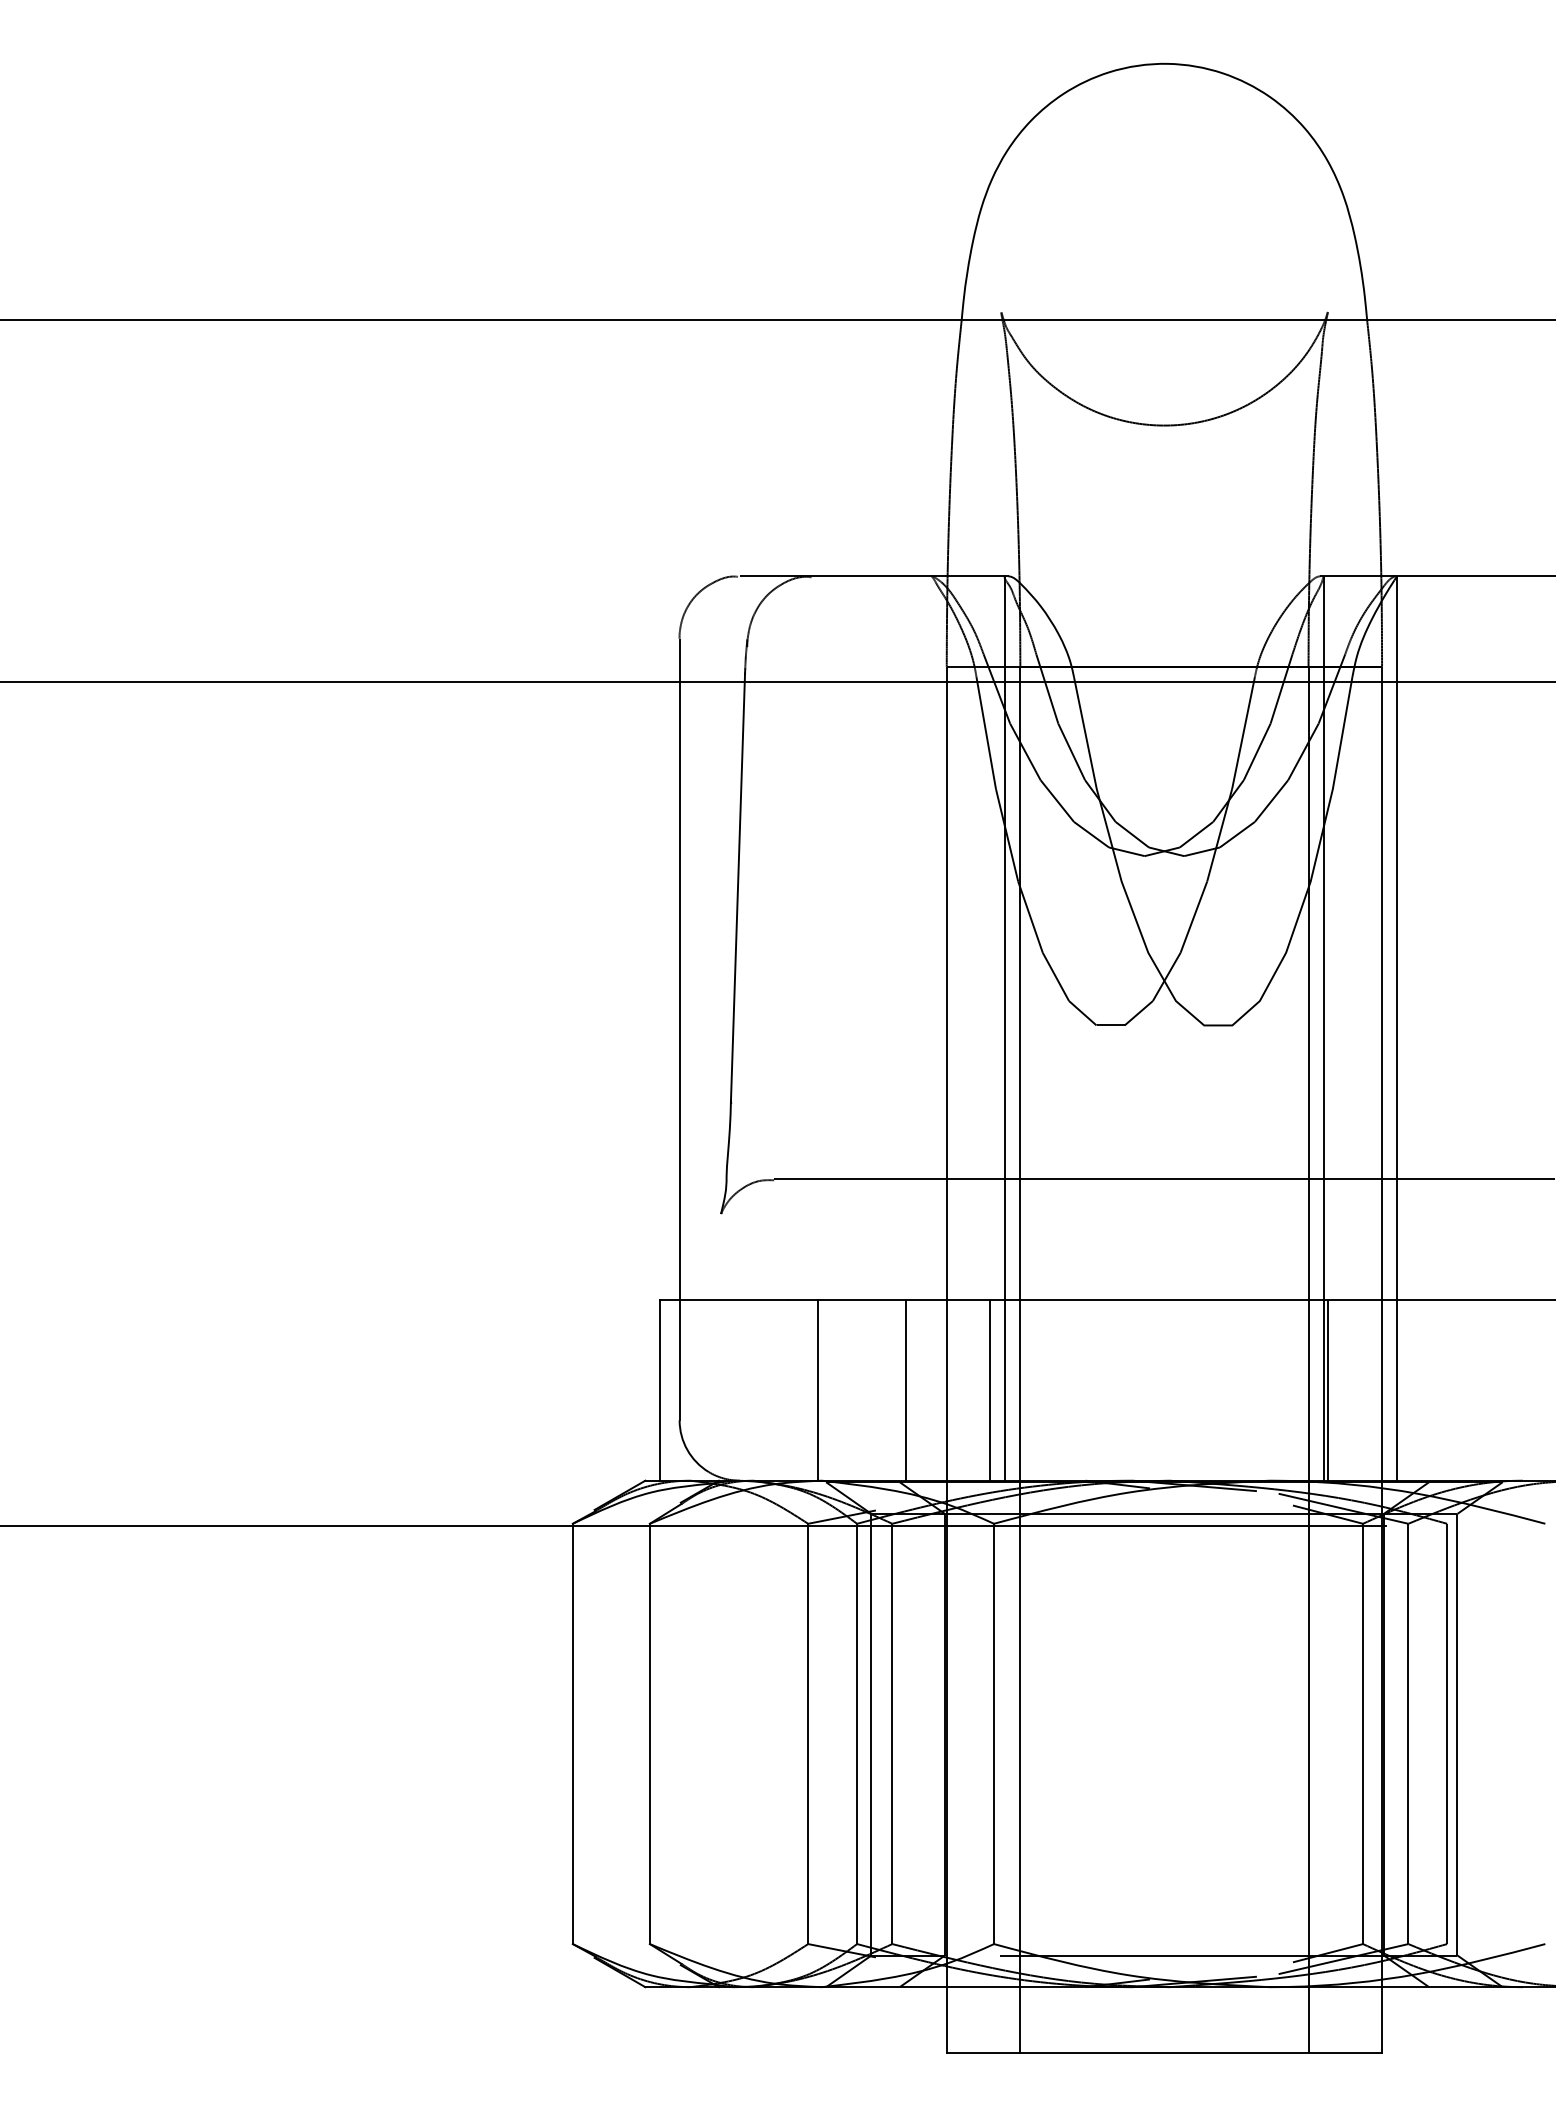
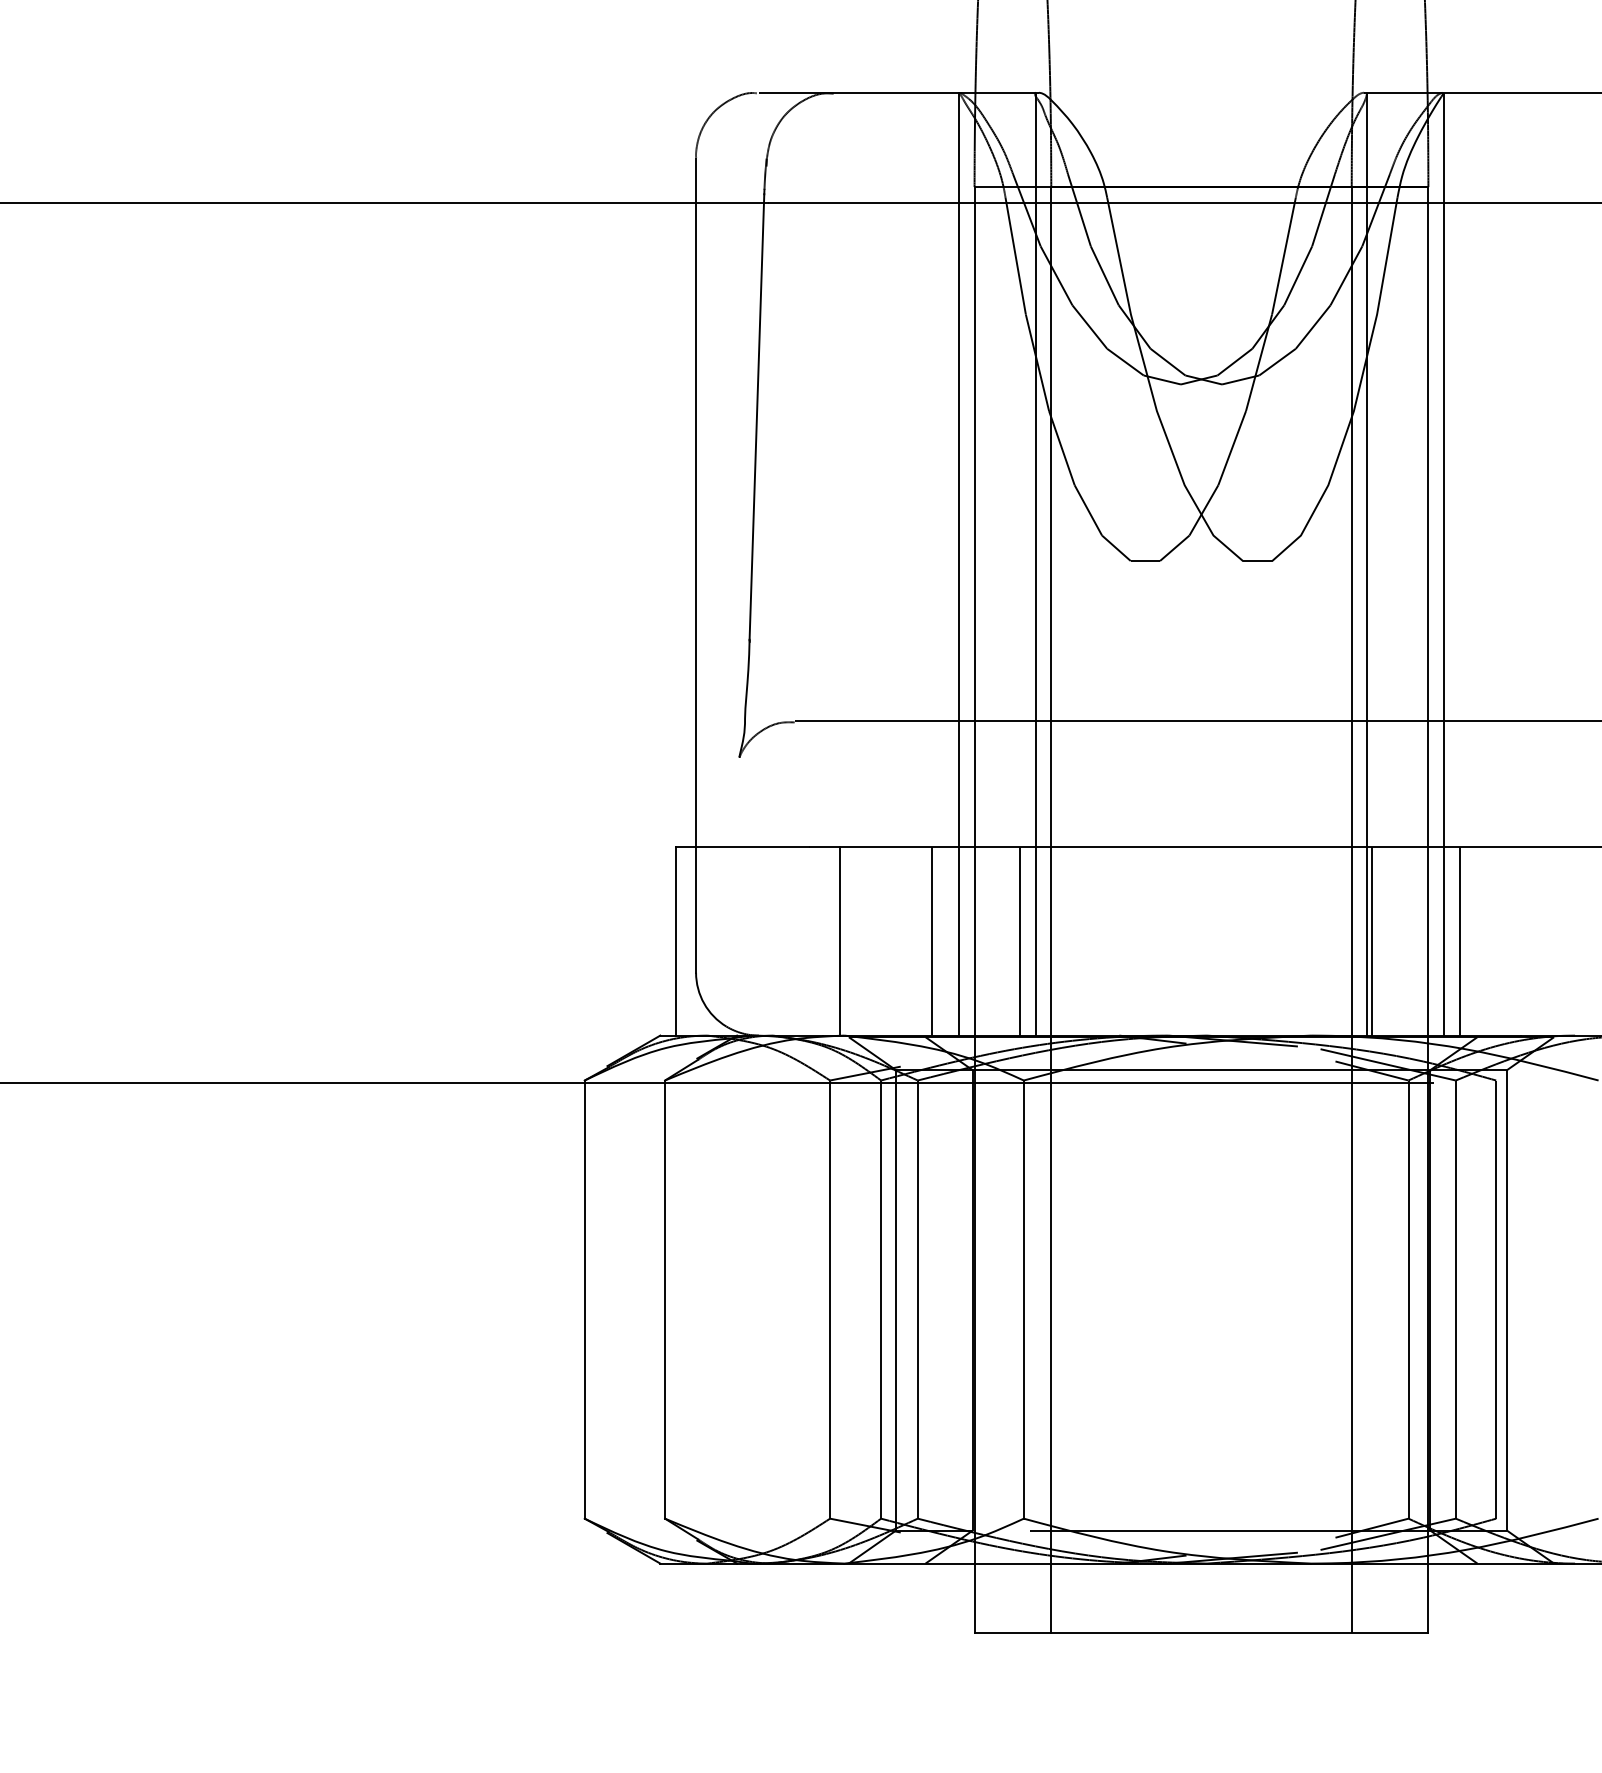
line: (931, 1028) -> (958, 564), added
line: (1412, 1389) -> (1460, 940), added

